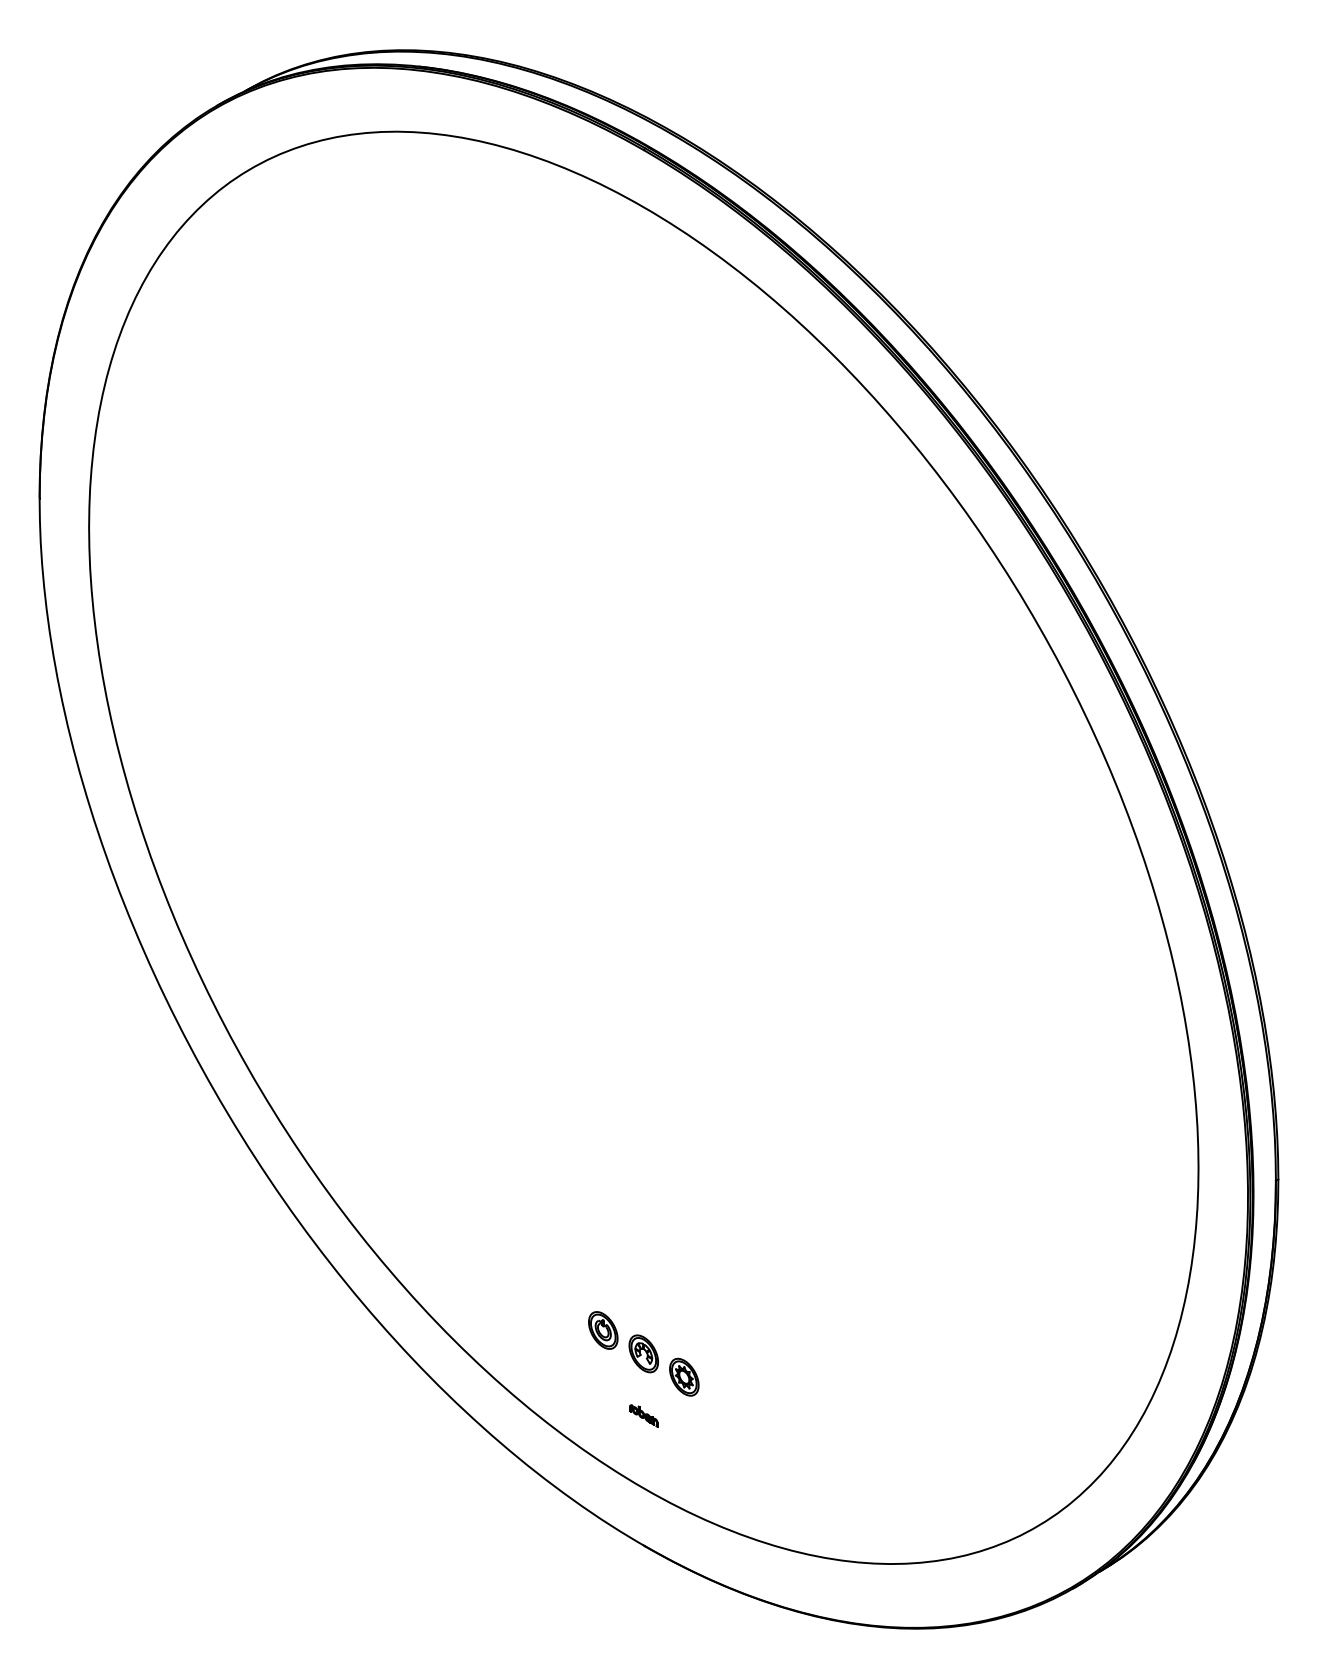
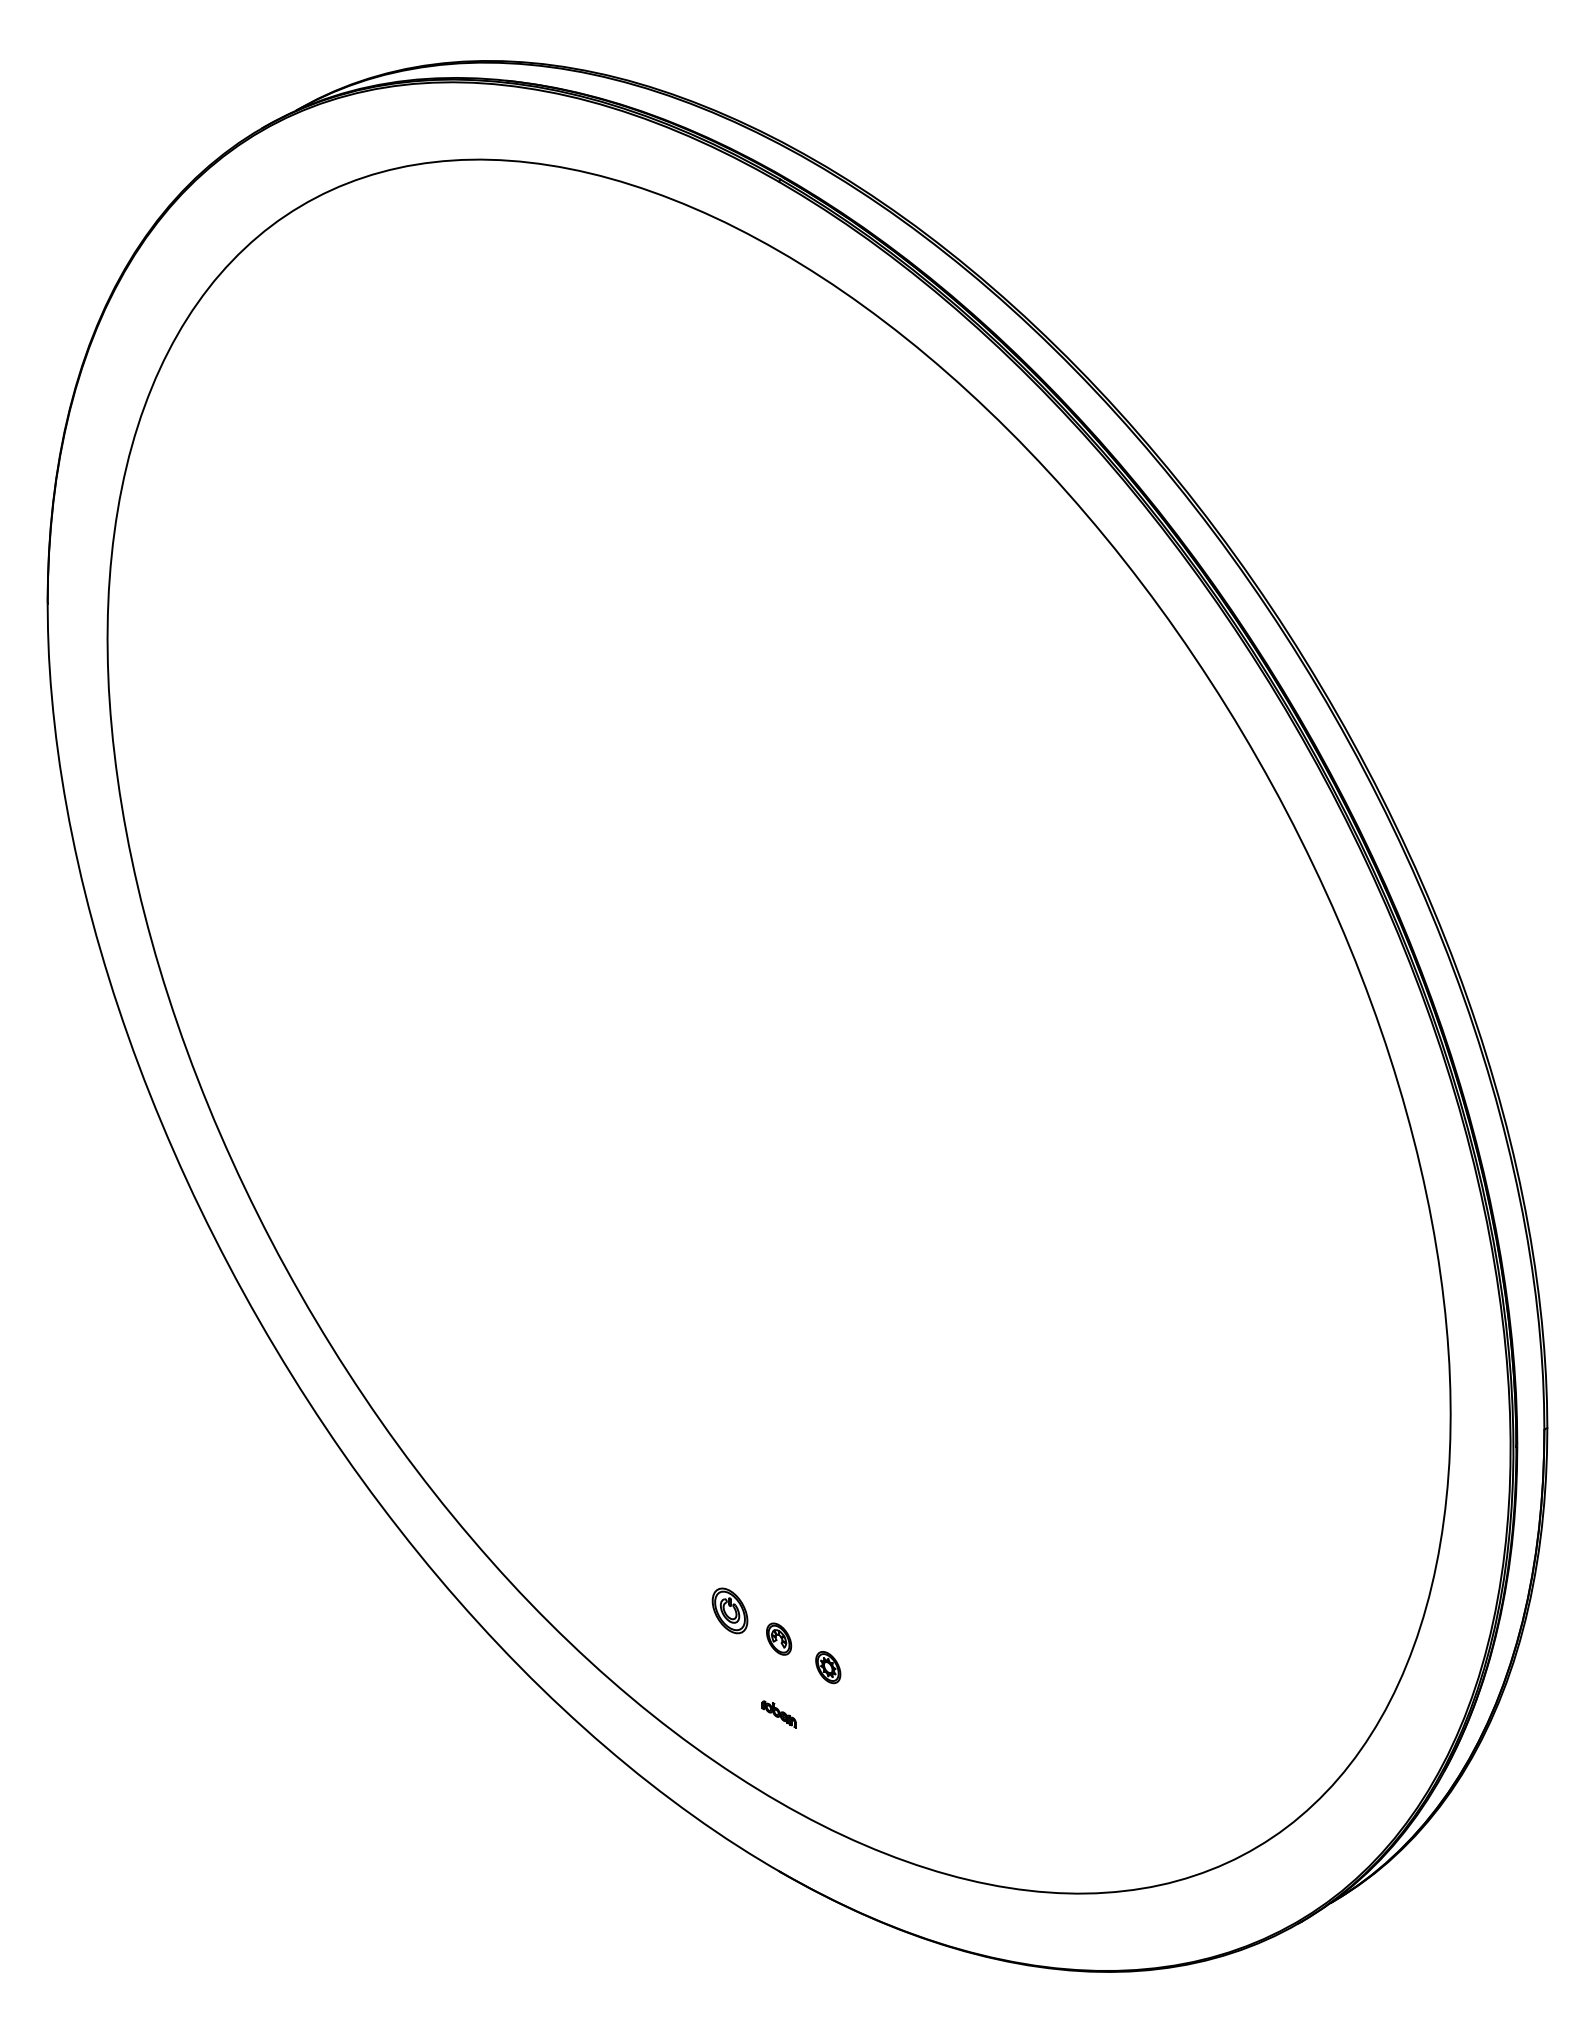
part: (643, 1353) -> (778, 1638), size x0.7
part: (684, 1377) -> (828, 1667), size x0.7

